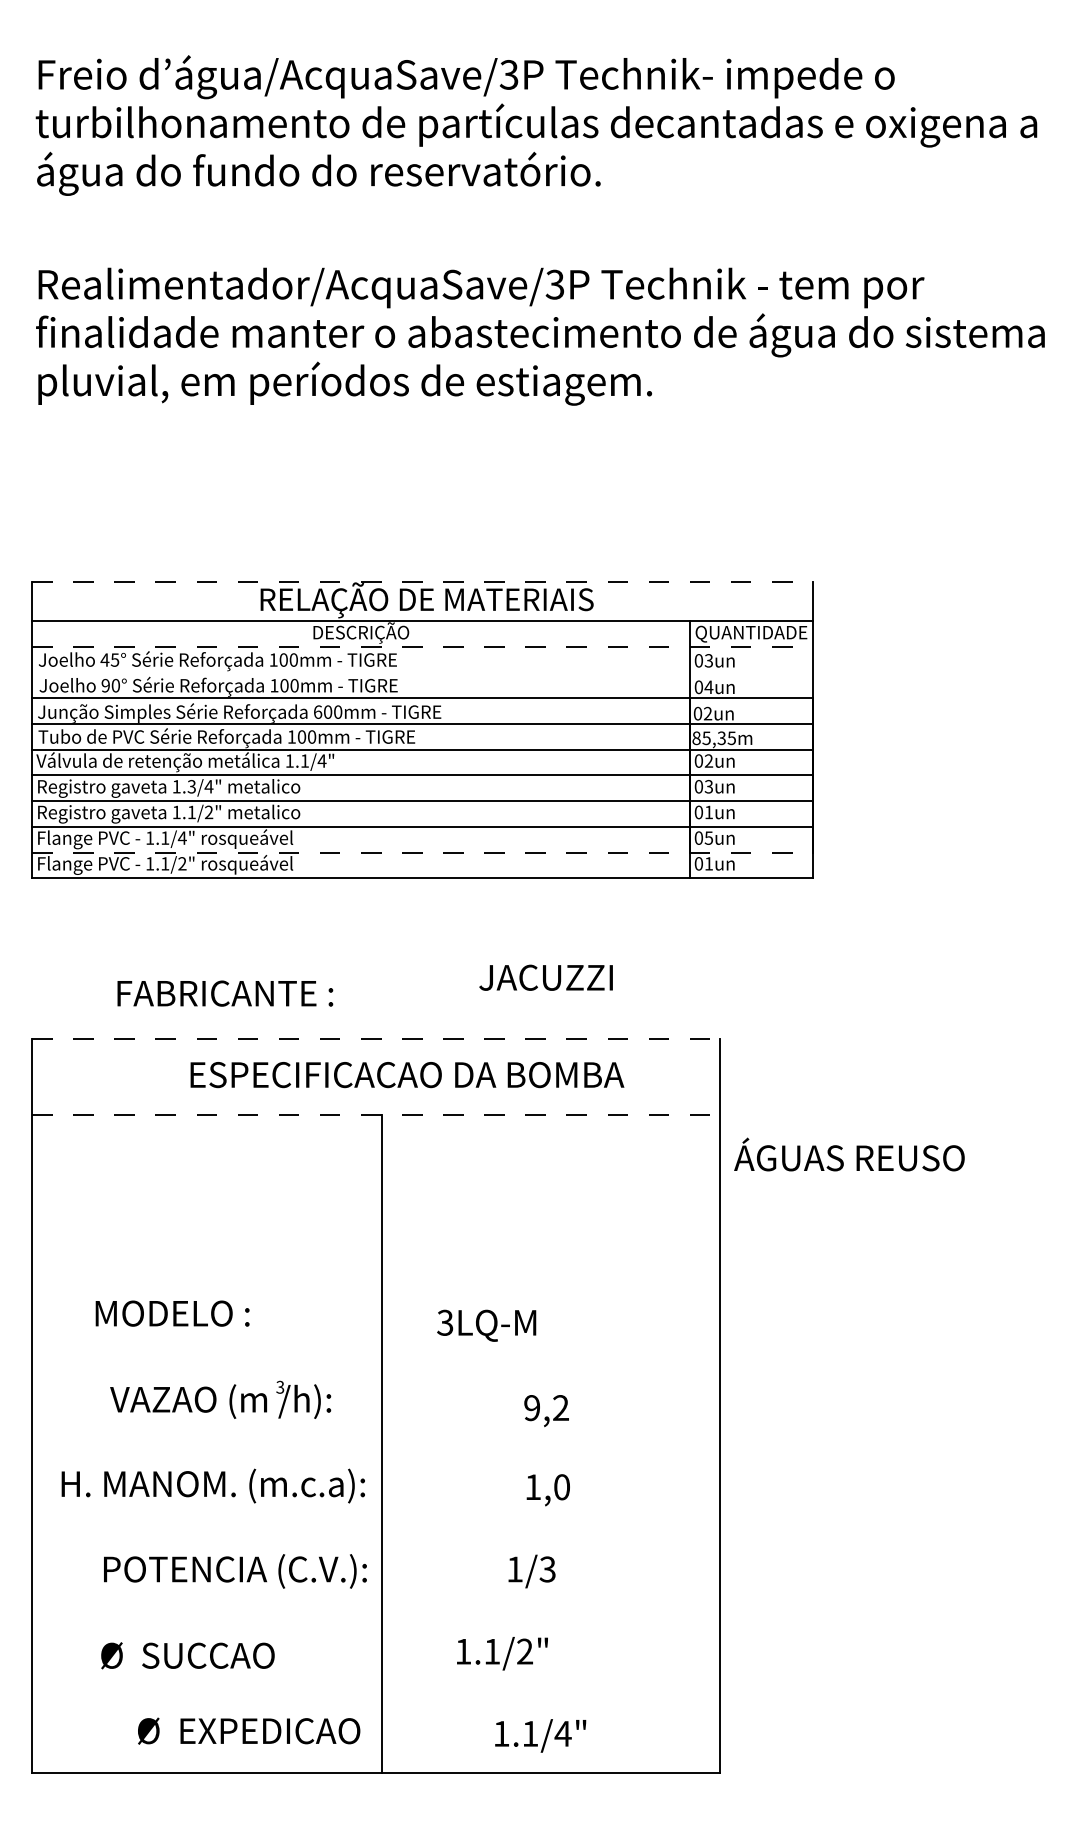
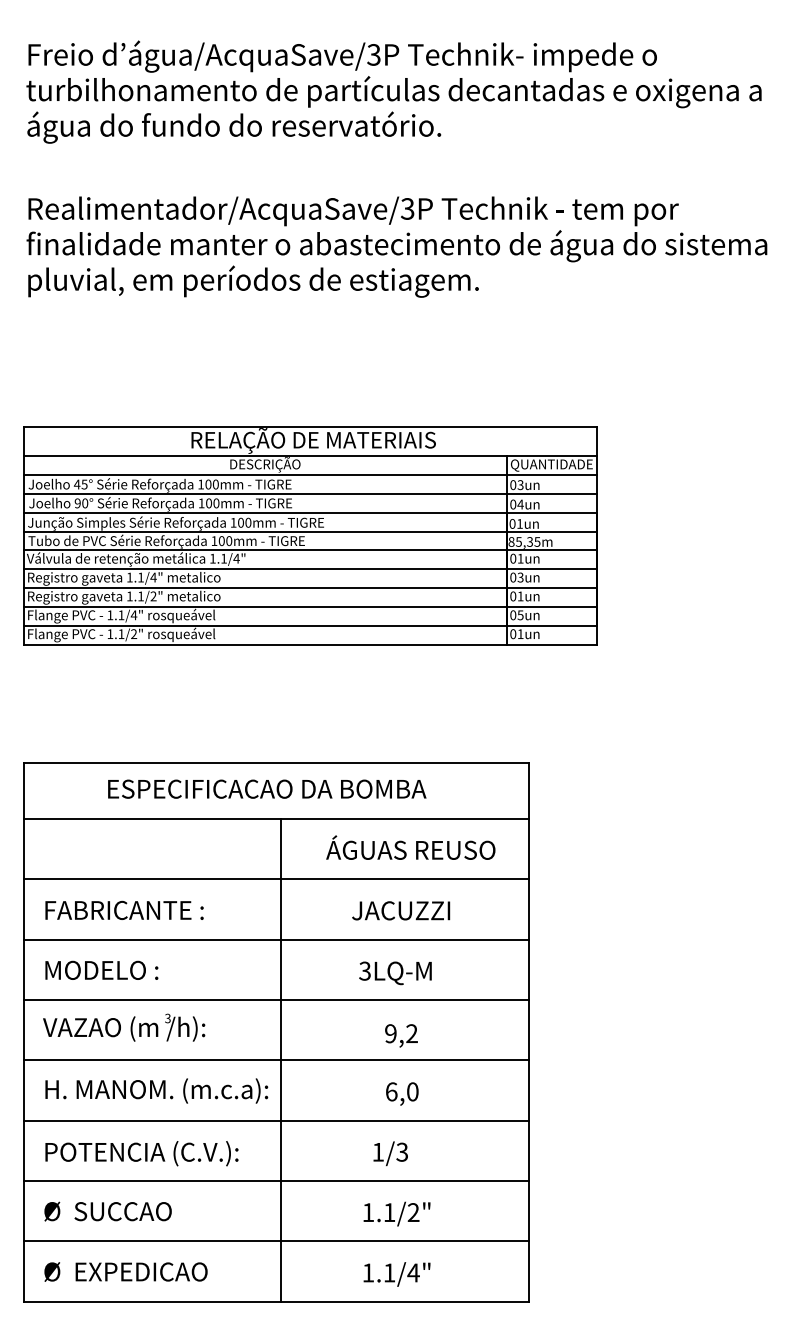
line: (422, 582) -> (310, 427), dashed -> solid
line: (422, 646) -> (310, 474), dashed -> solid
line: (422, 672) -> (310, 493), added
text: (317, 711) -> (233, 522), 600mm -> 100mm
text: (707, 713) -> (519, 523), 02un -> 01un
text: (708, 760) -> (520, 558), 02un -> 01un
text: (191, 786) -> (140, 577), 1.3/4" -> 1.1/4"
line: (422, 852) -> (310, 625), dashed -> solid
text: (546, 977) -> (401, 910), moved
text: (225, 992) -> (124, 909), moved
line: (376, 1038) -> (276, 762), dashed -> solid
text: (407, 1074) -> (267, 788), moved
line: (376, 1114) -> (276, 818), dashed -> solid
text: (849, 1154) -> (410, 847), moved
line: (375, 1197) -> (275, 879), added
line: (375, 1279) -> (275, 939), added
text: (172, 1312) -> (101, 969), moved
text: (486, 1326) -> (395, 973), moved
line: (375, 1361) -> (275, 999), added
text: (221, 1399) -> (124, 1027), moved
line: (375, 1444) -> (275, 1060), added
text: (533, 1486) -> (391, 1091), 1,0 -> 6,0
line: (375, 1526) -> (275, 1120), added
text: (234, 1571) -> (141, 1153), moved
line: (375, 1609) -> (275, 1181), added
text: (501, 1652) -> (396, 1213), moved
text: (187, 1655) -> (107, 1211), moved
line: (375, 1691) -> (275, 1241), added
text: (248, 1730) -> (125, 1271), moved

